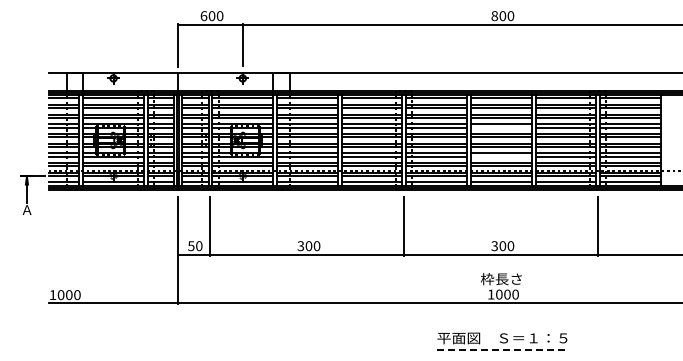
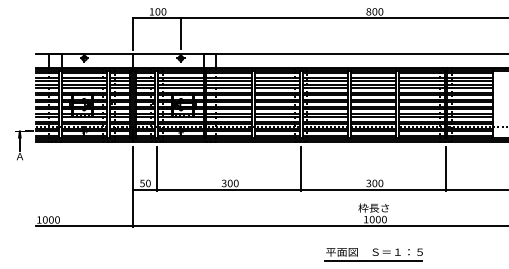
text: (203, 16) -> (151, 12), 600 -> 100
line: (500, 127) -> (373, 94), added
line: (500, 156) -> (373, 116), added
line: (501, 349) -> (373, 260), dashed -> solid

